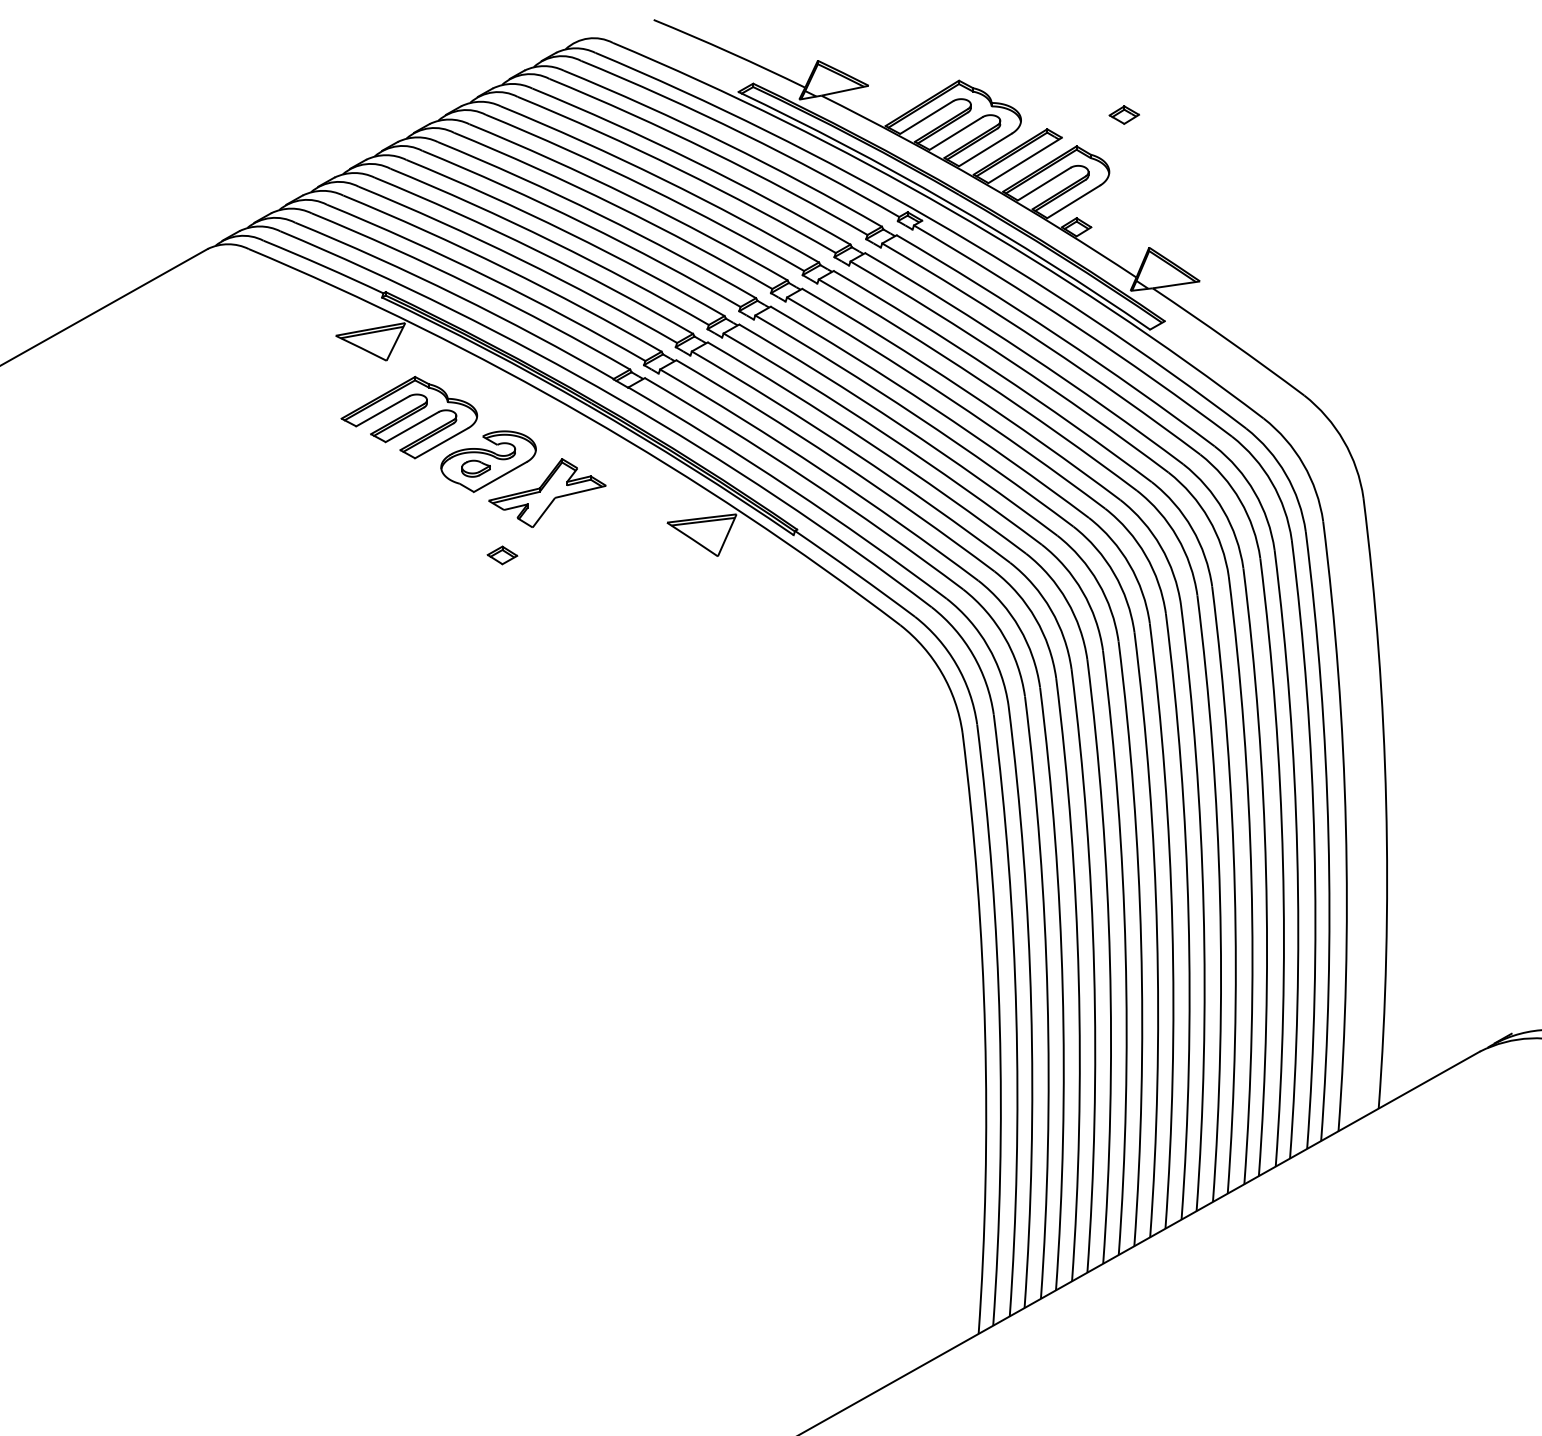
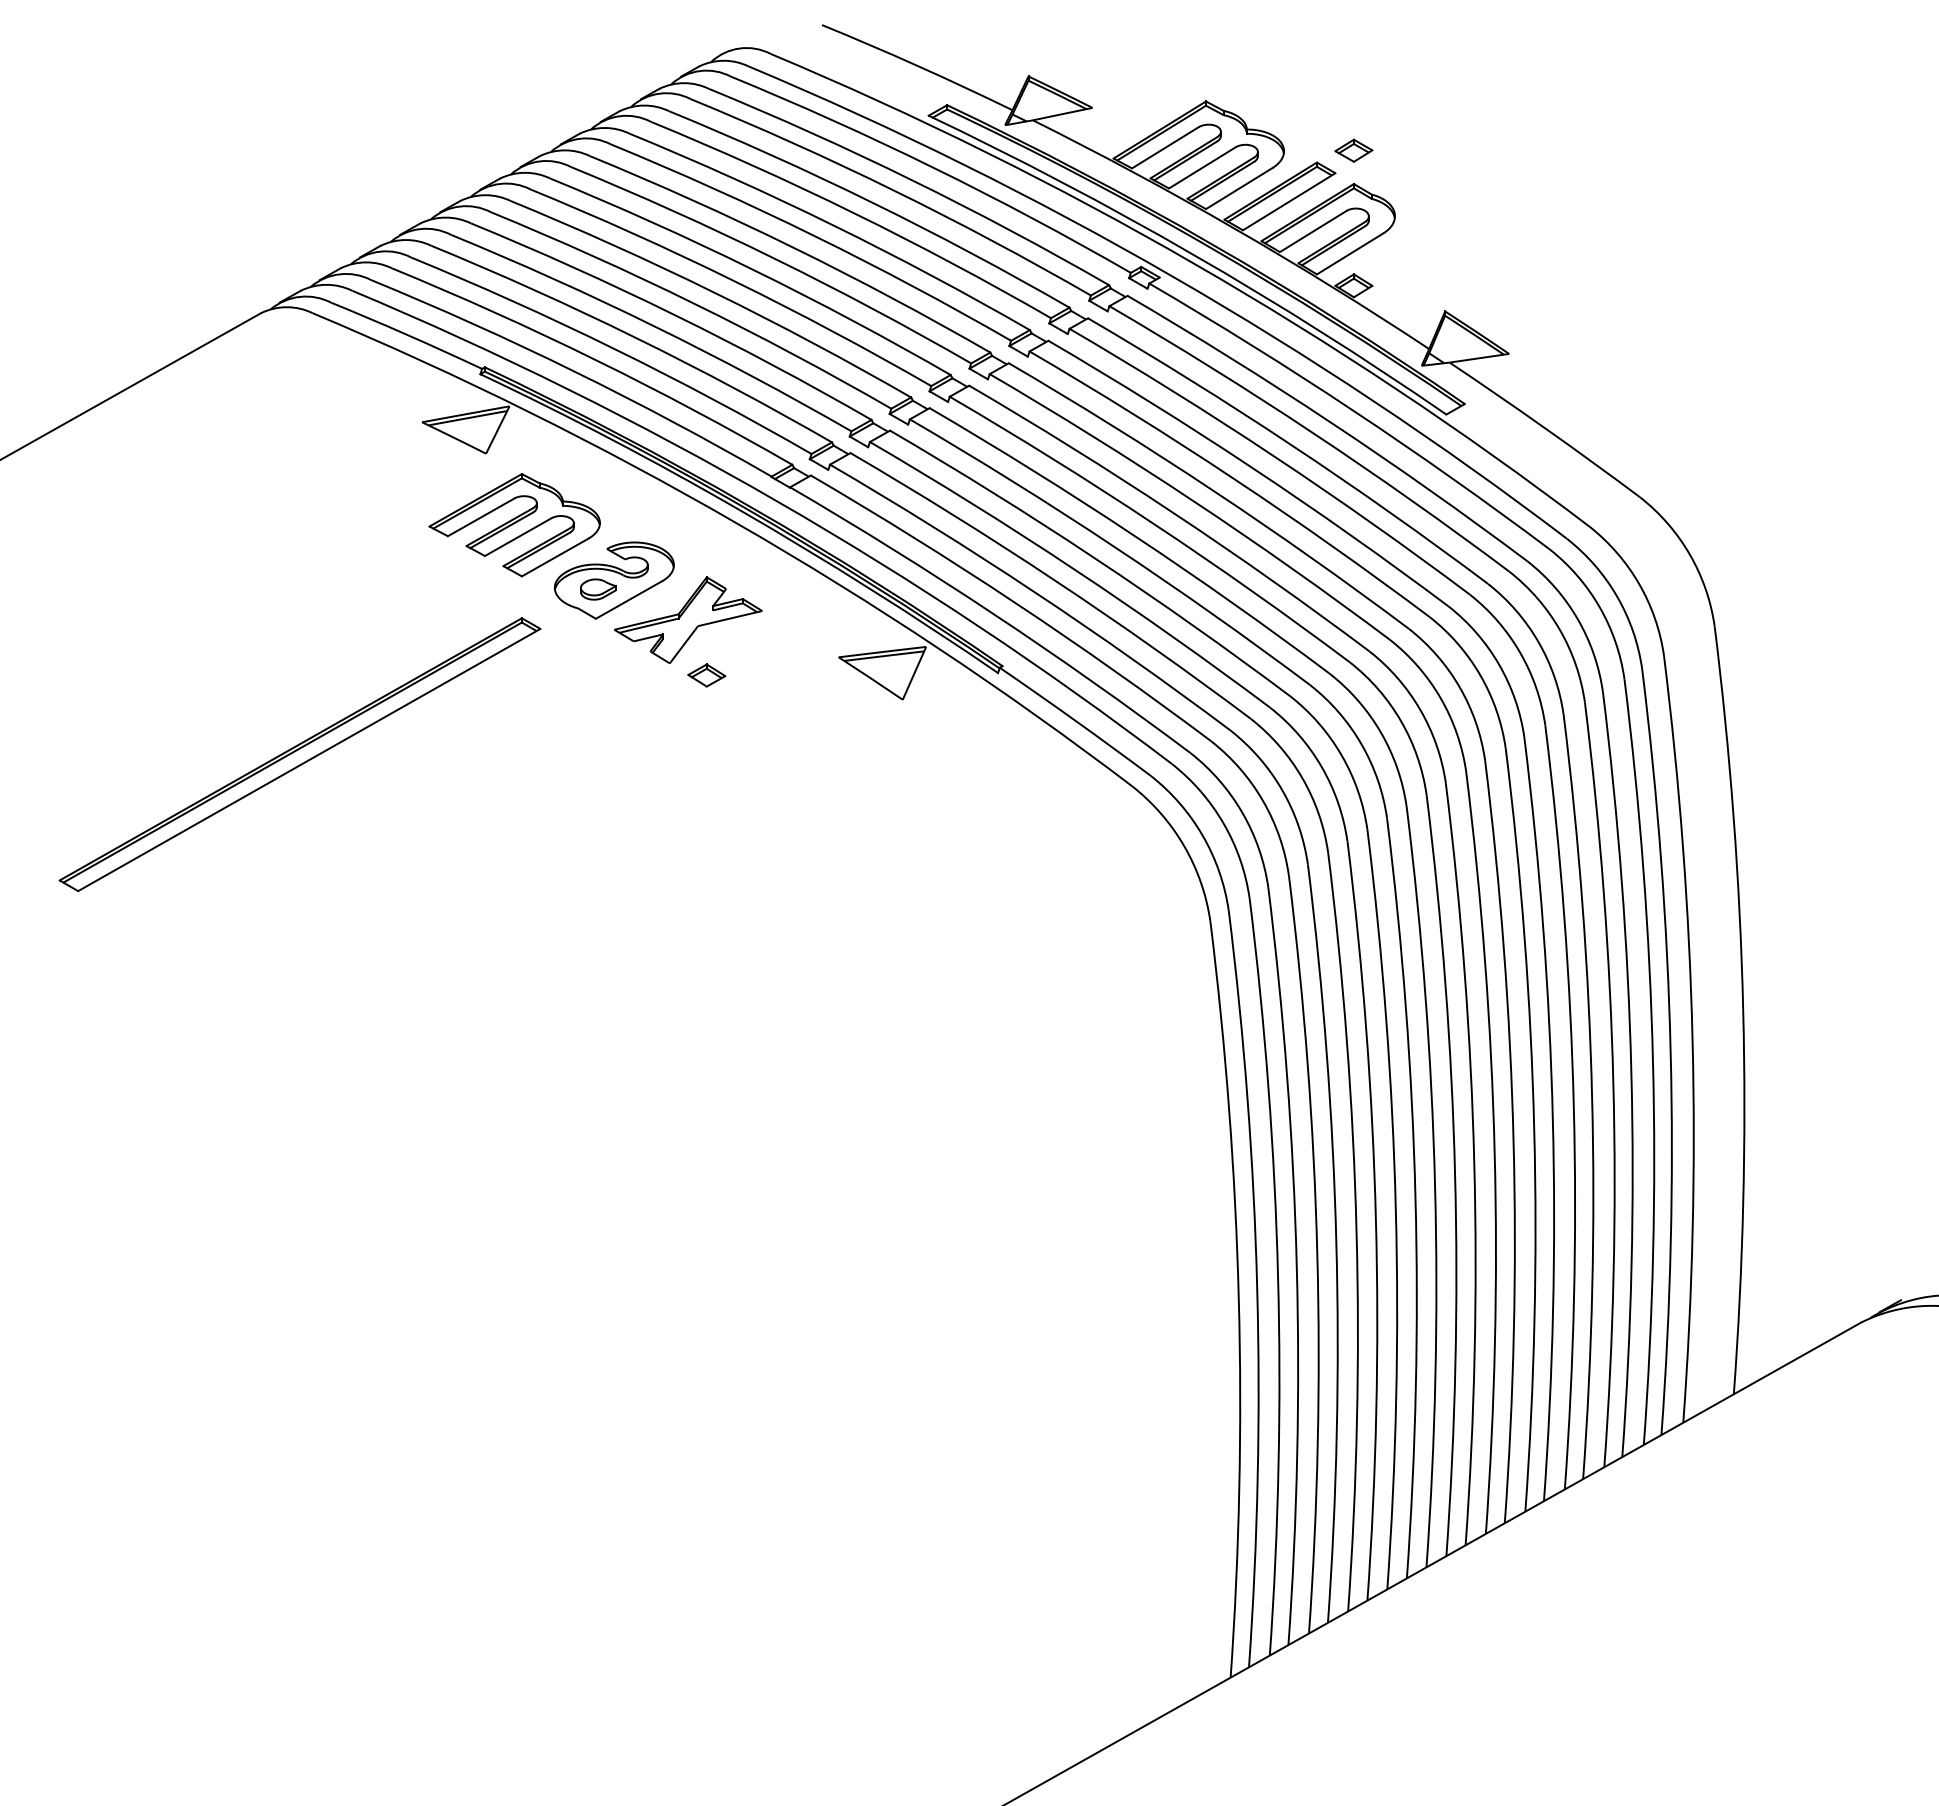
part: (1124, 114) -> (1353, 150), moved
part: (502, 555) -> (706, 675), moved
part: (238, 599) -> (299, 754), added

